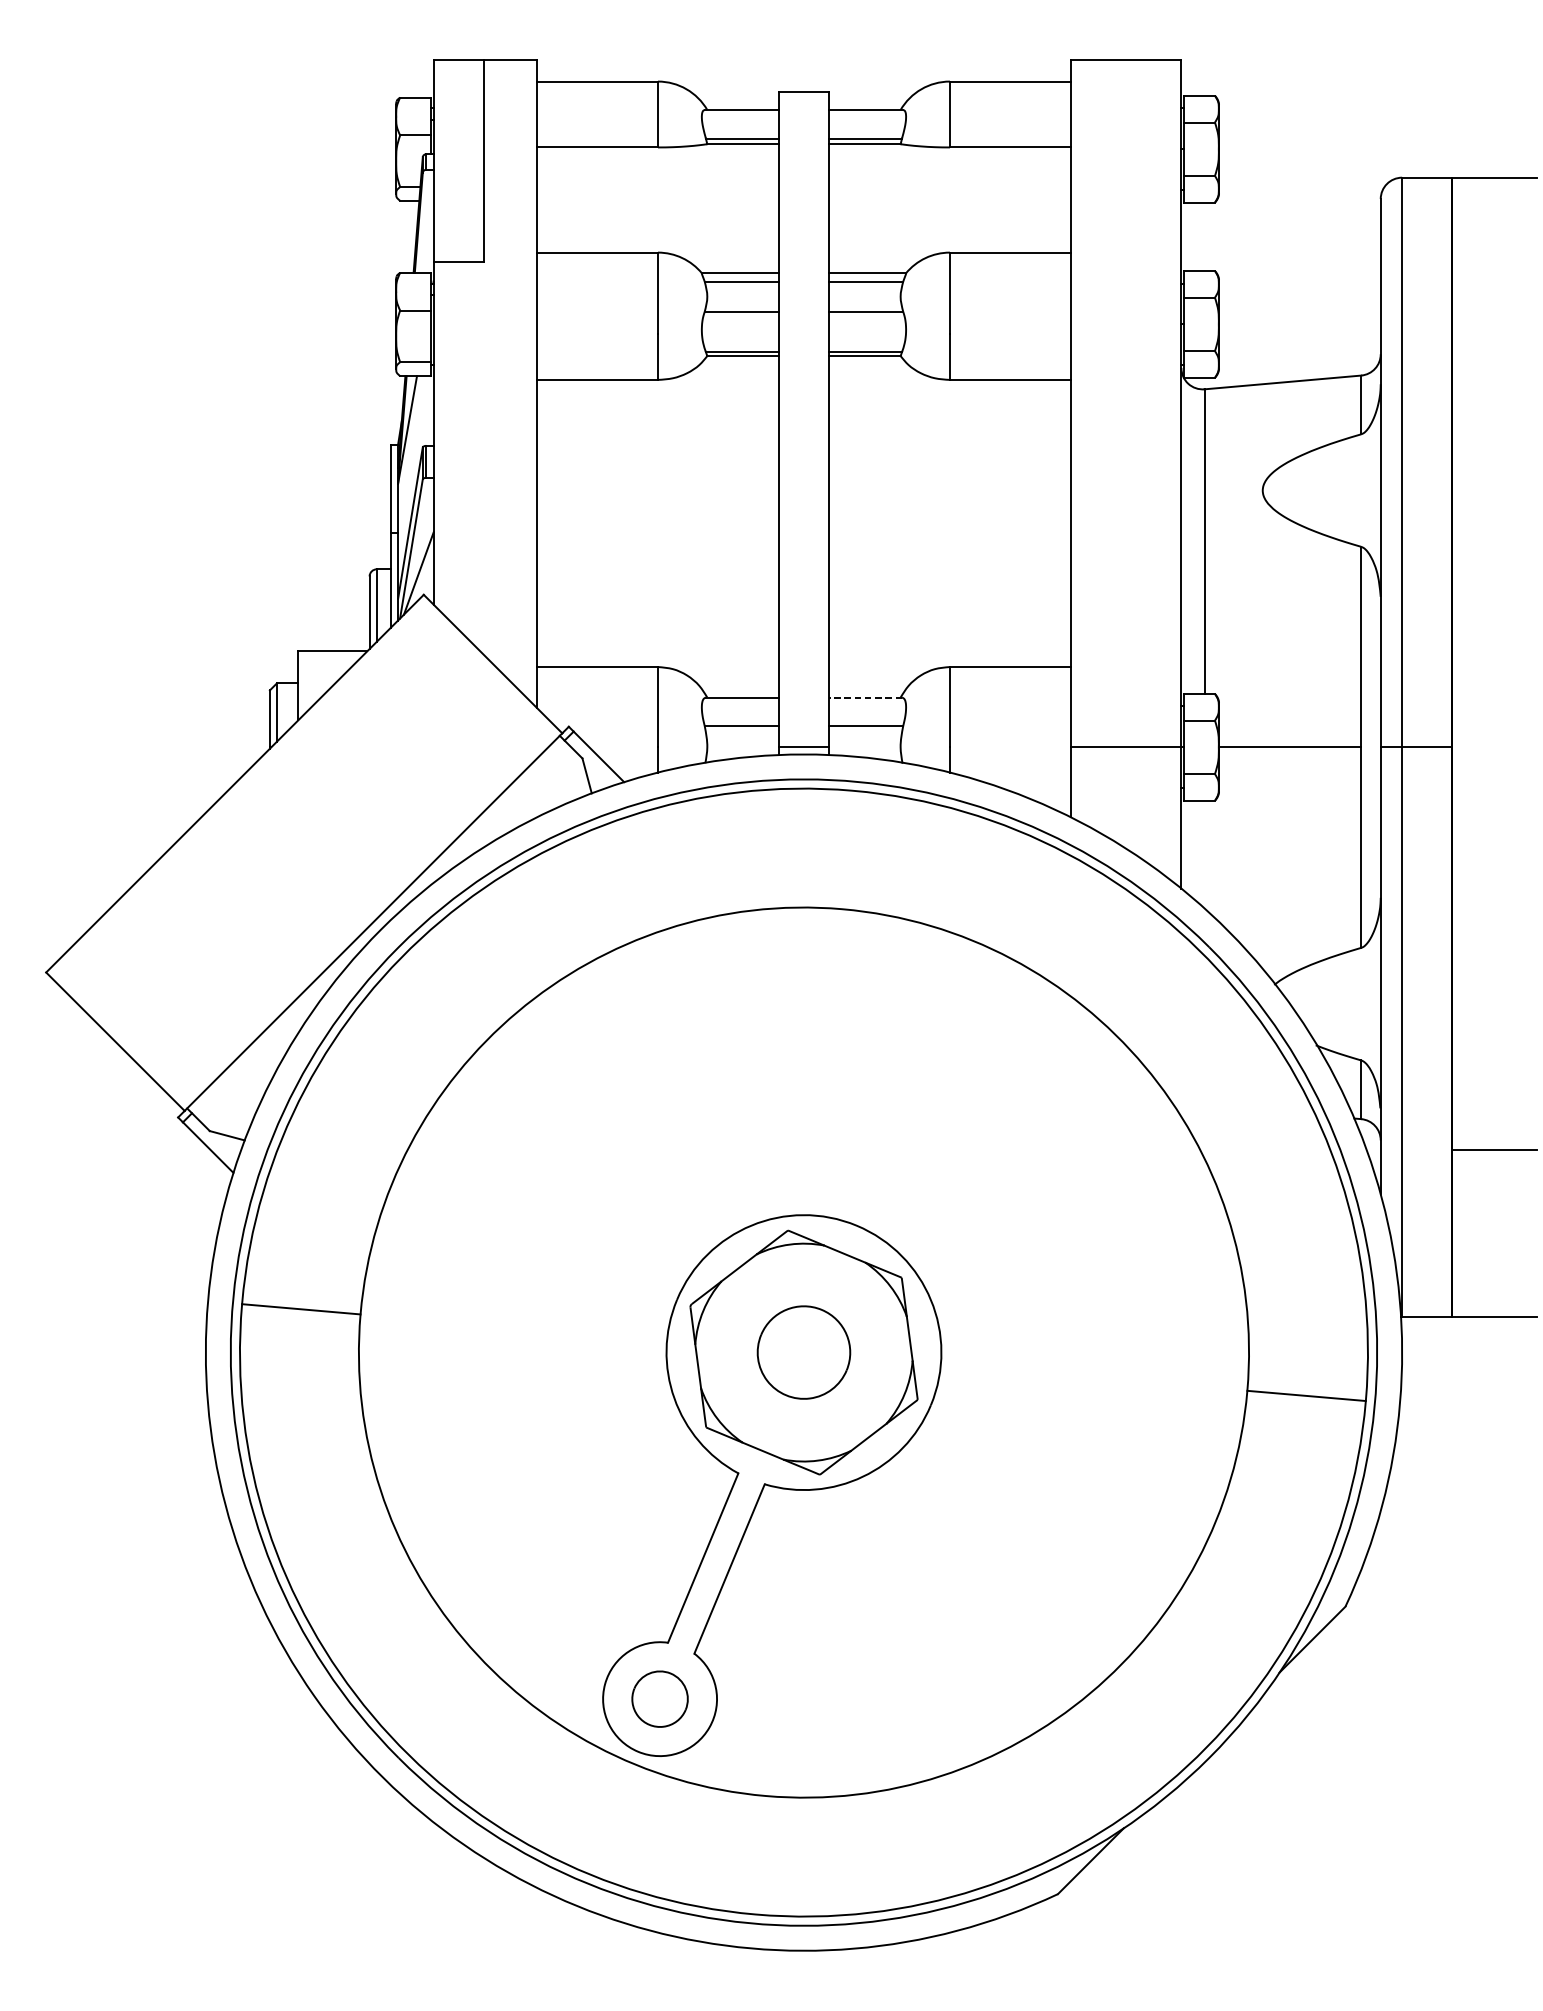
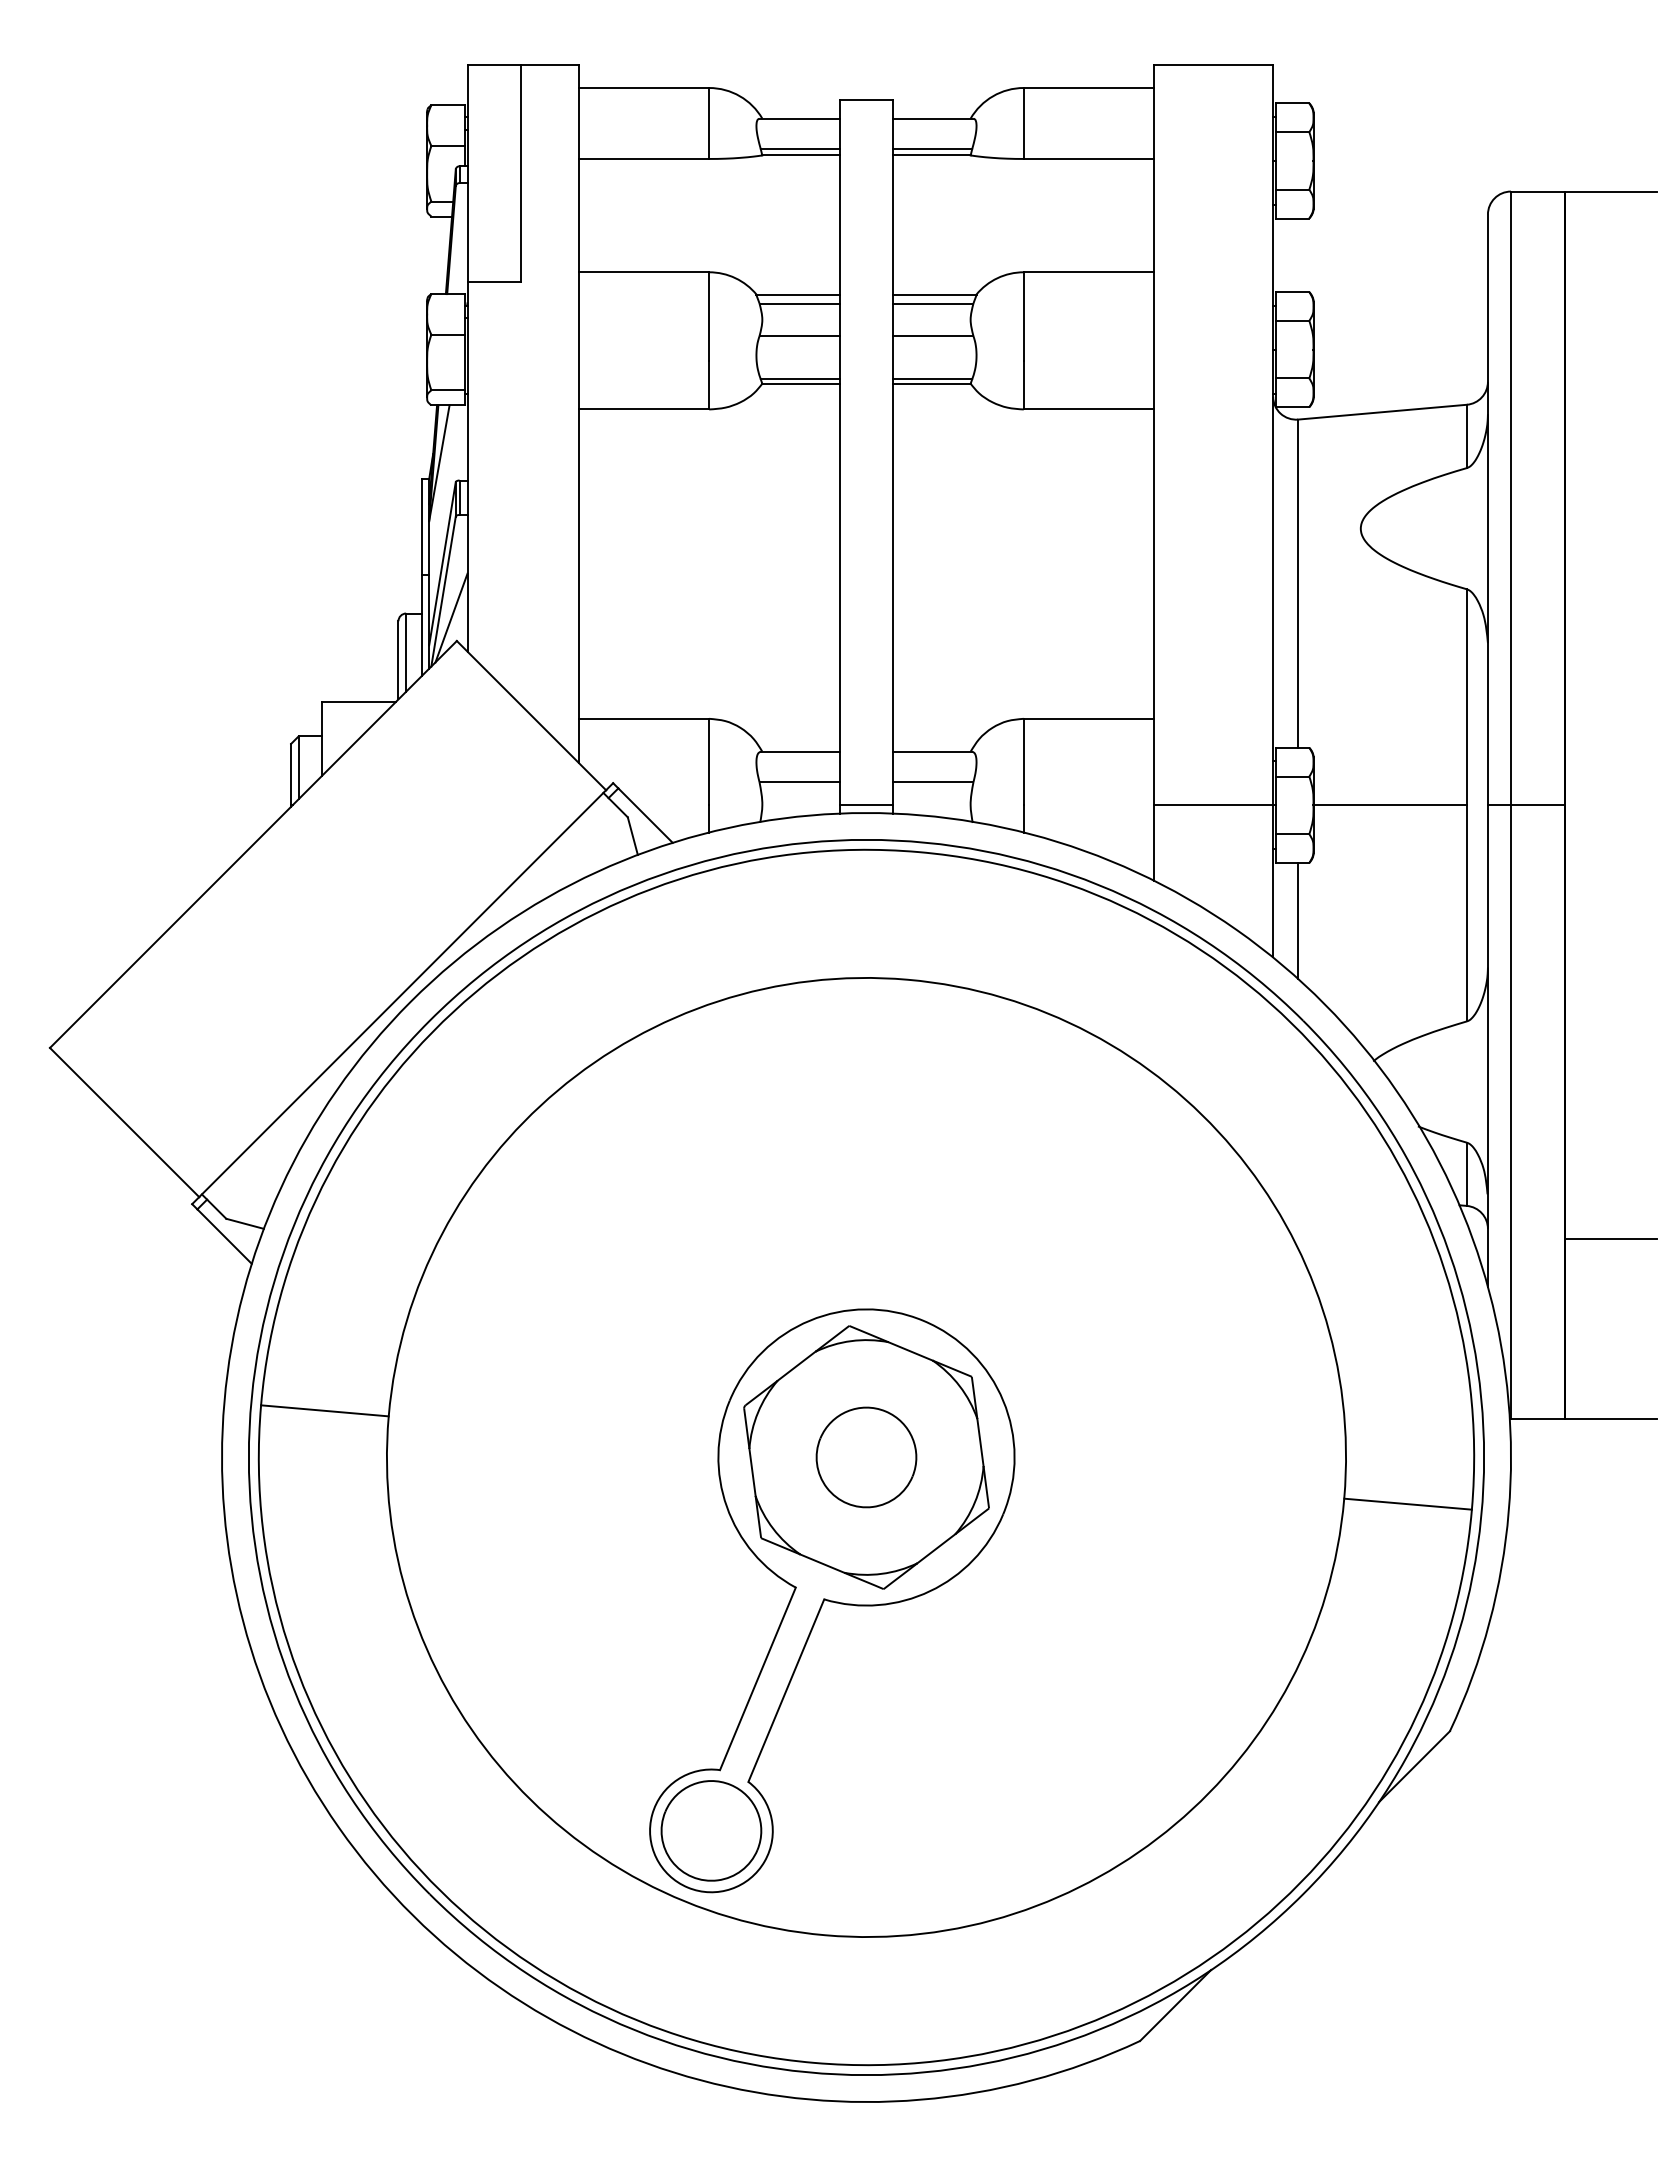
line: (865, 697) -> (932, 751), dashed -> solid
line: (1204, 854) -> (1298, 920), added
part: (660, 1698) -> (711, 1830), size x1.67

